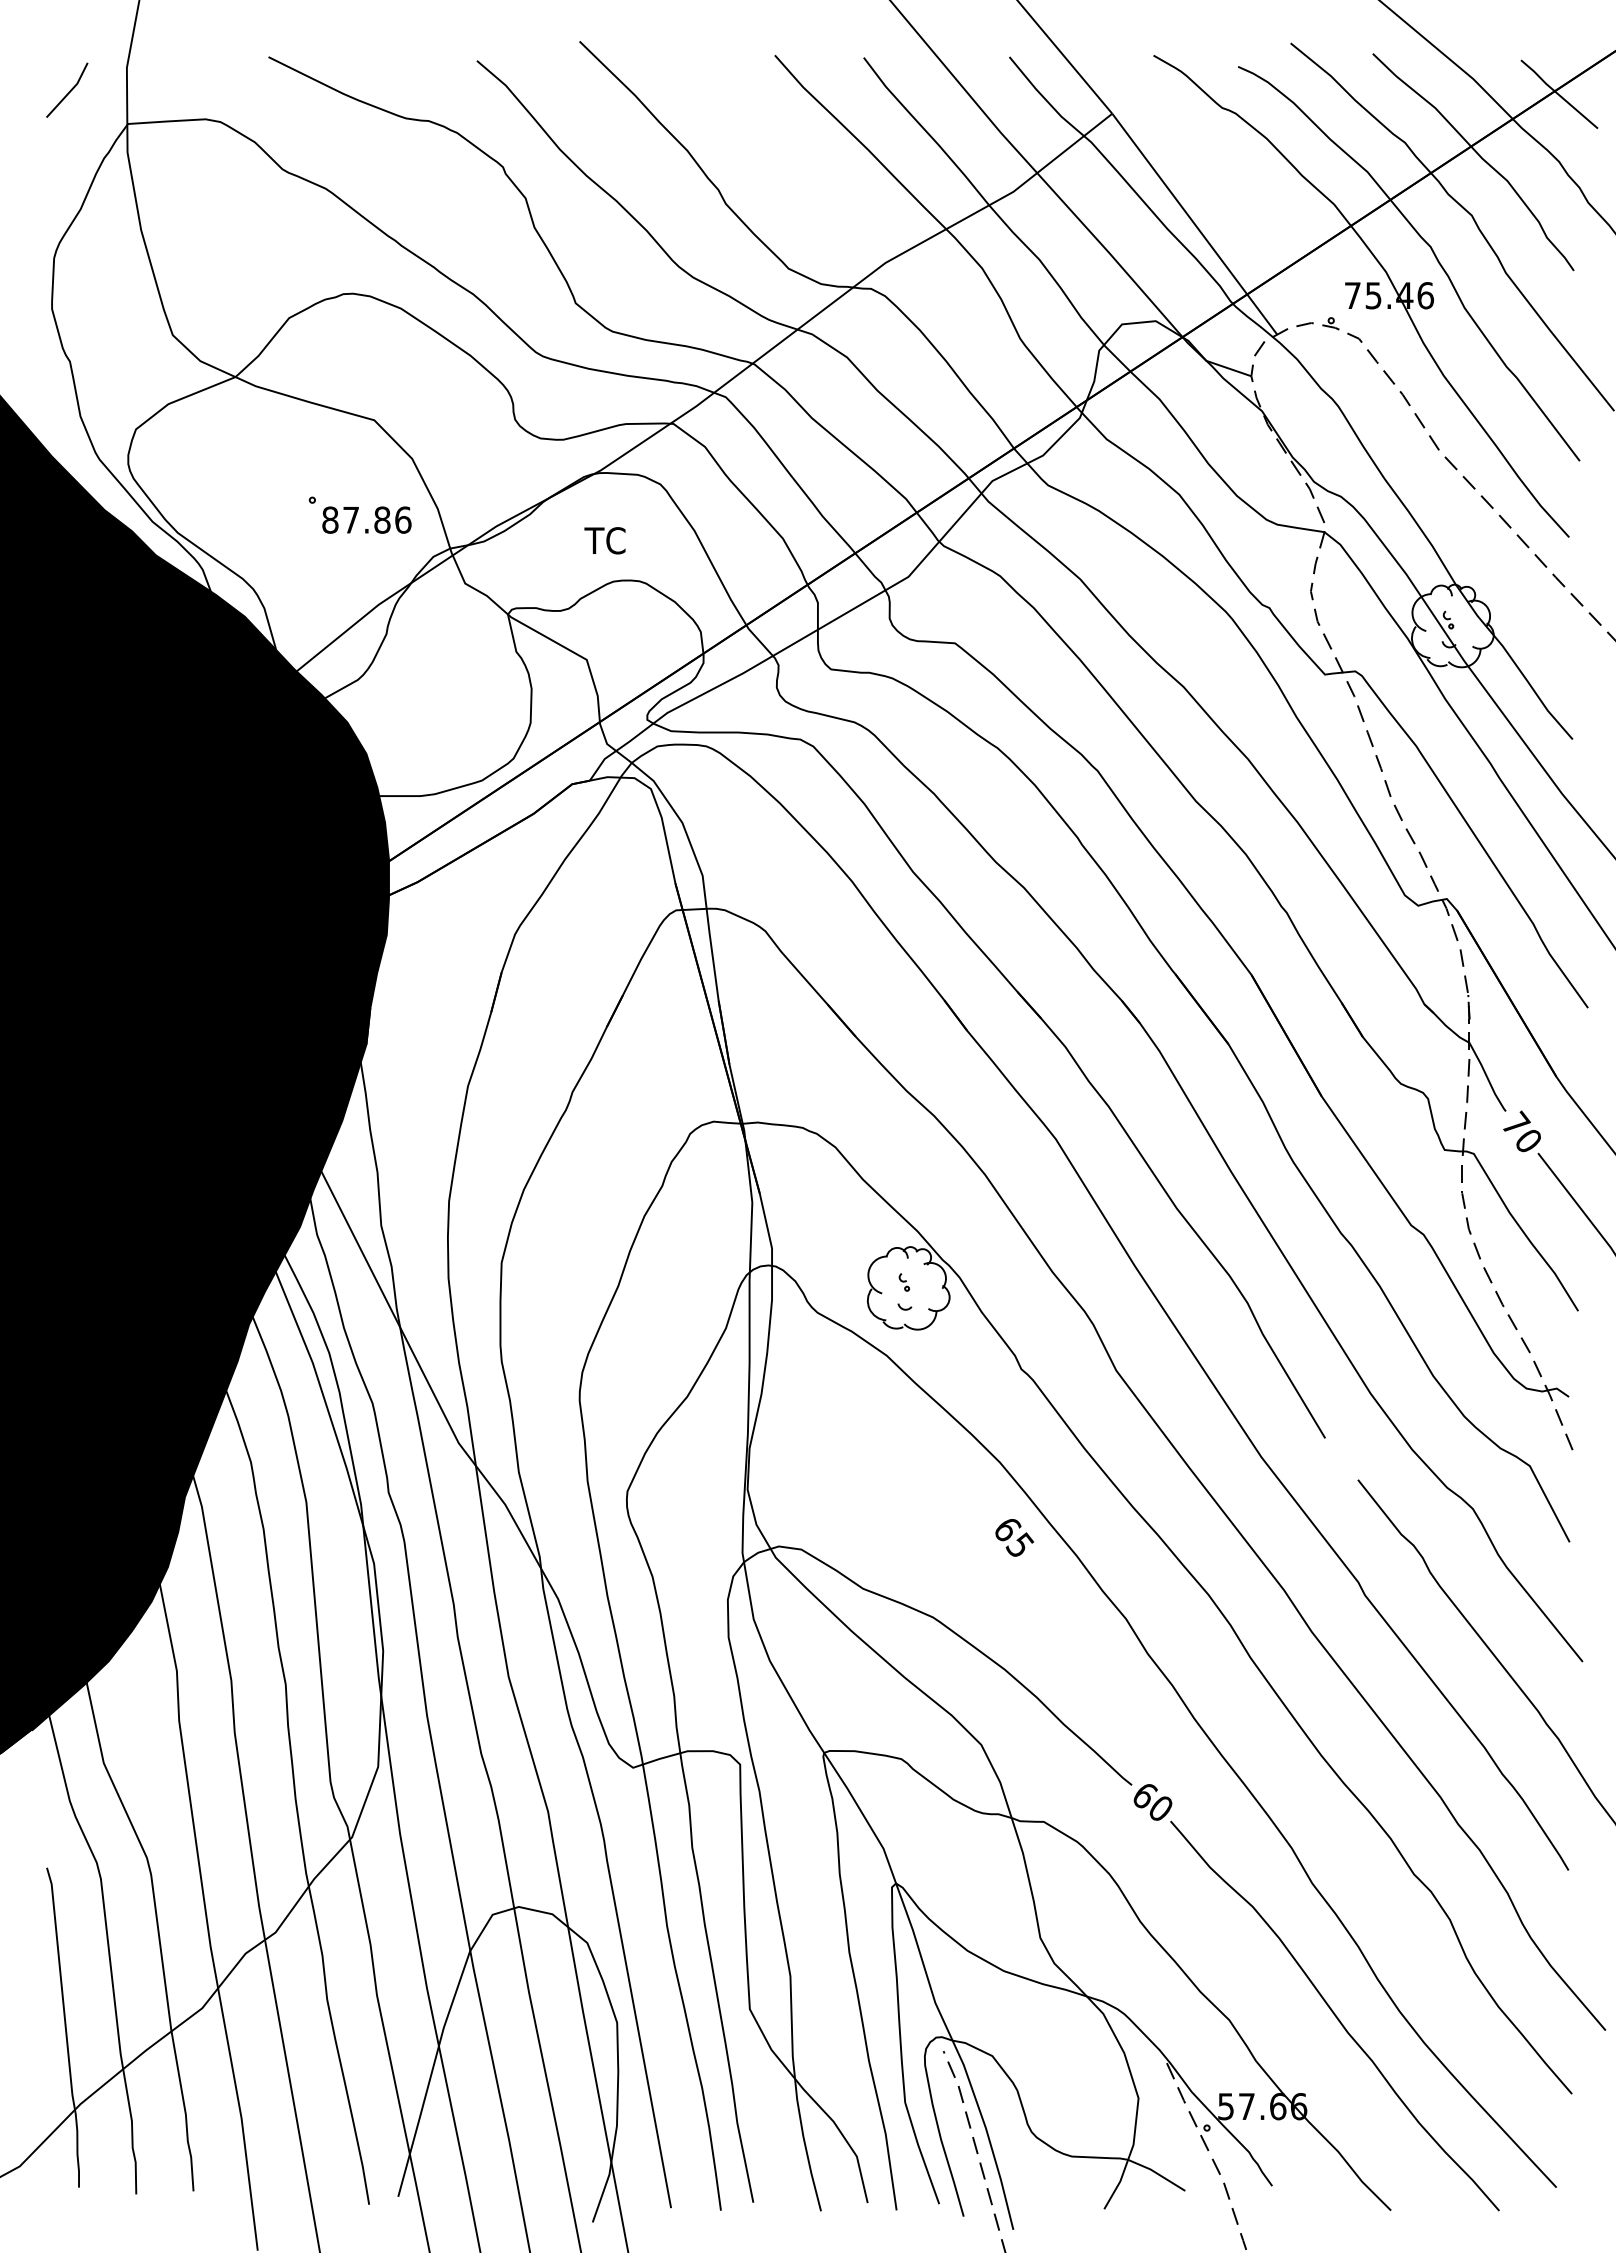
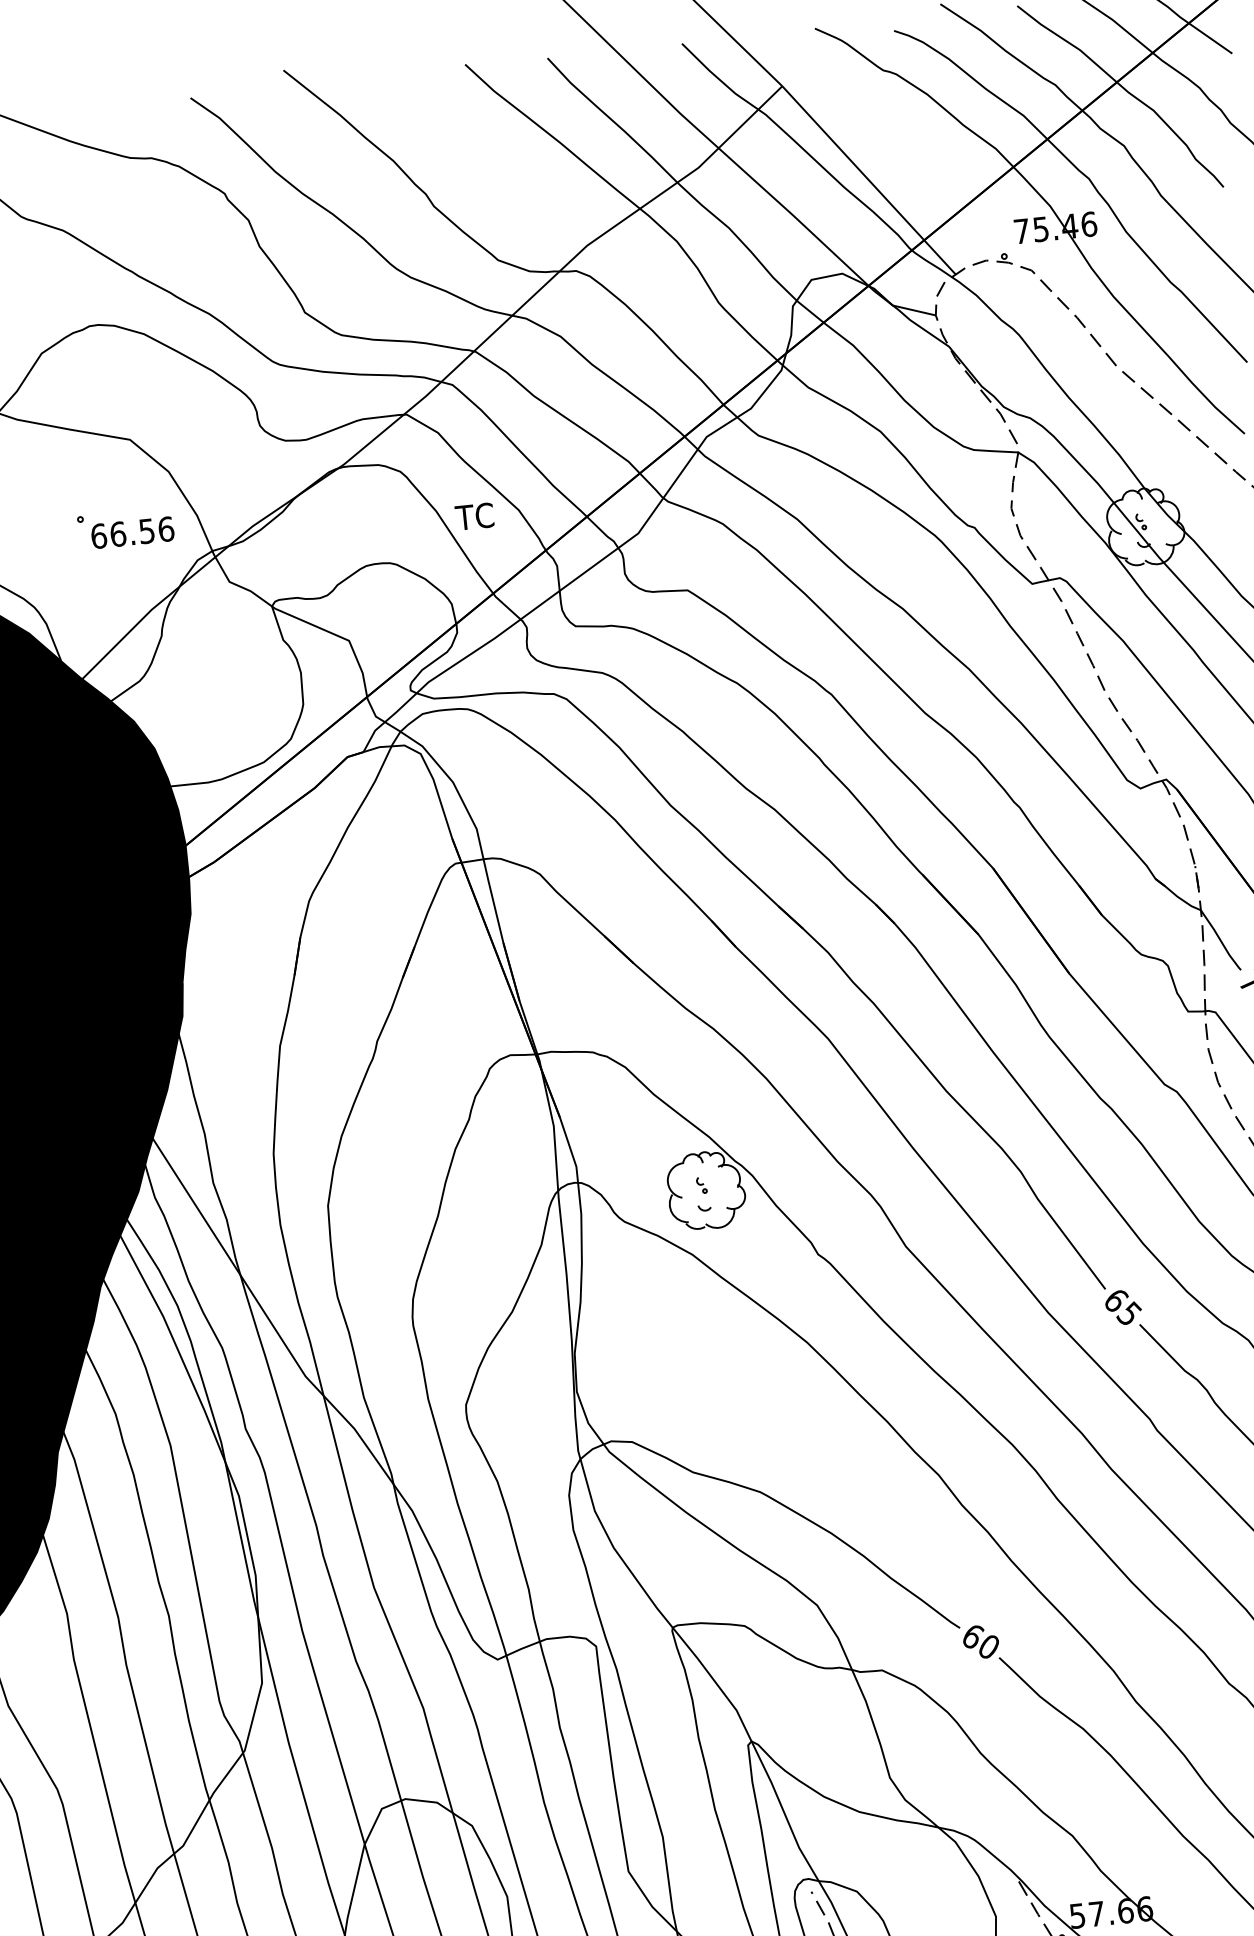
text: (356, 519) -> (123, 533), 87.86 -> 66.56
text: (604, 540) -> (474, 516), moved
text: (1014, 1537) -> (1123, 1307), moved

